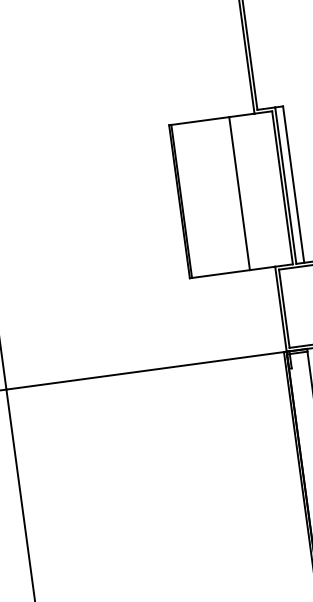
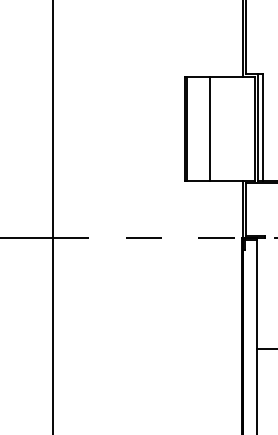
line: (240, 193) -> (210, 128), moved
line: (145, 370) -> (147, 238), solid -> dashed

